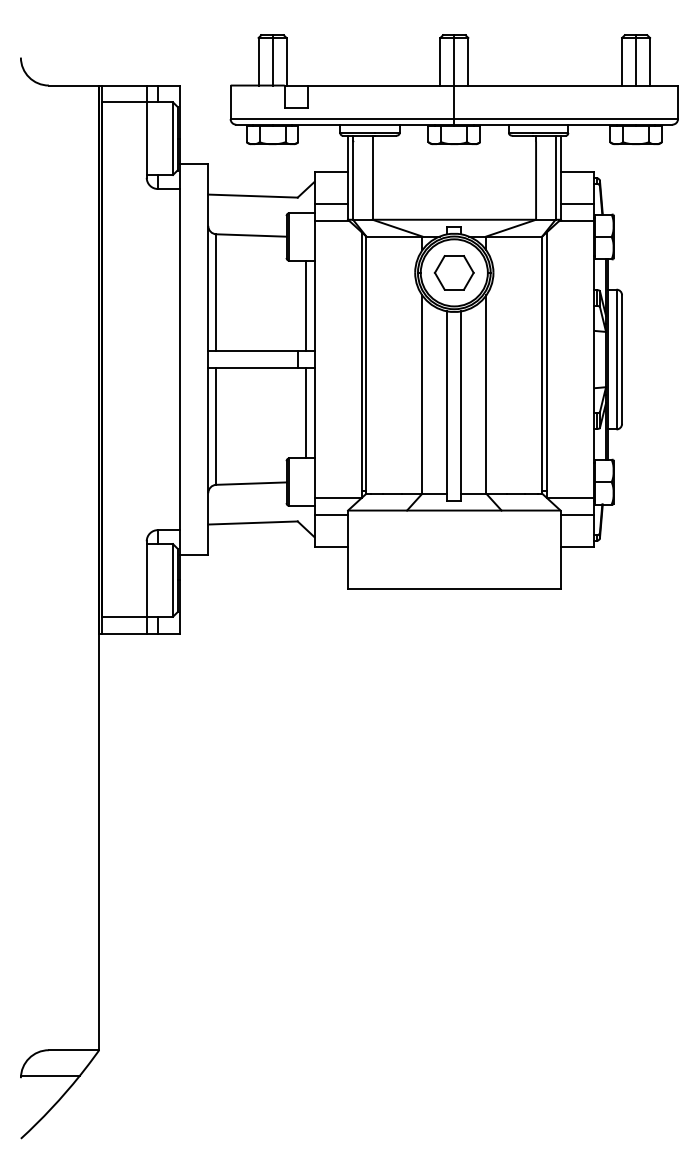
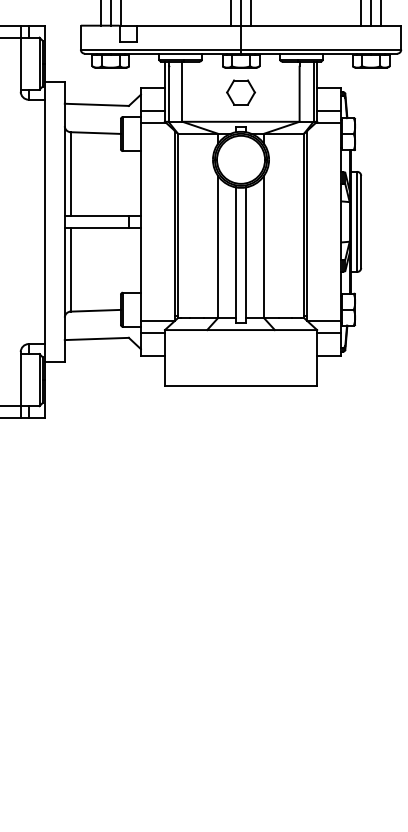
part: (453, 272) -> (240, 92), moved
line: (305, 305) -> (134, 183), removed
line: (305, 412) -> (134, 259), removed

